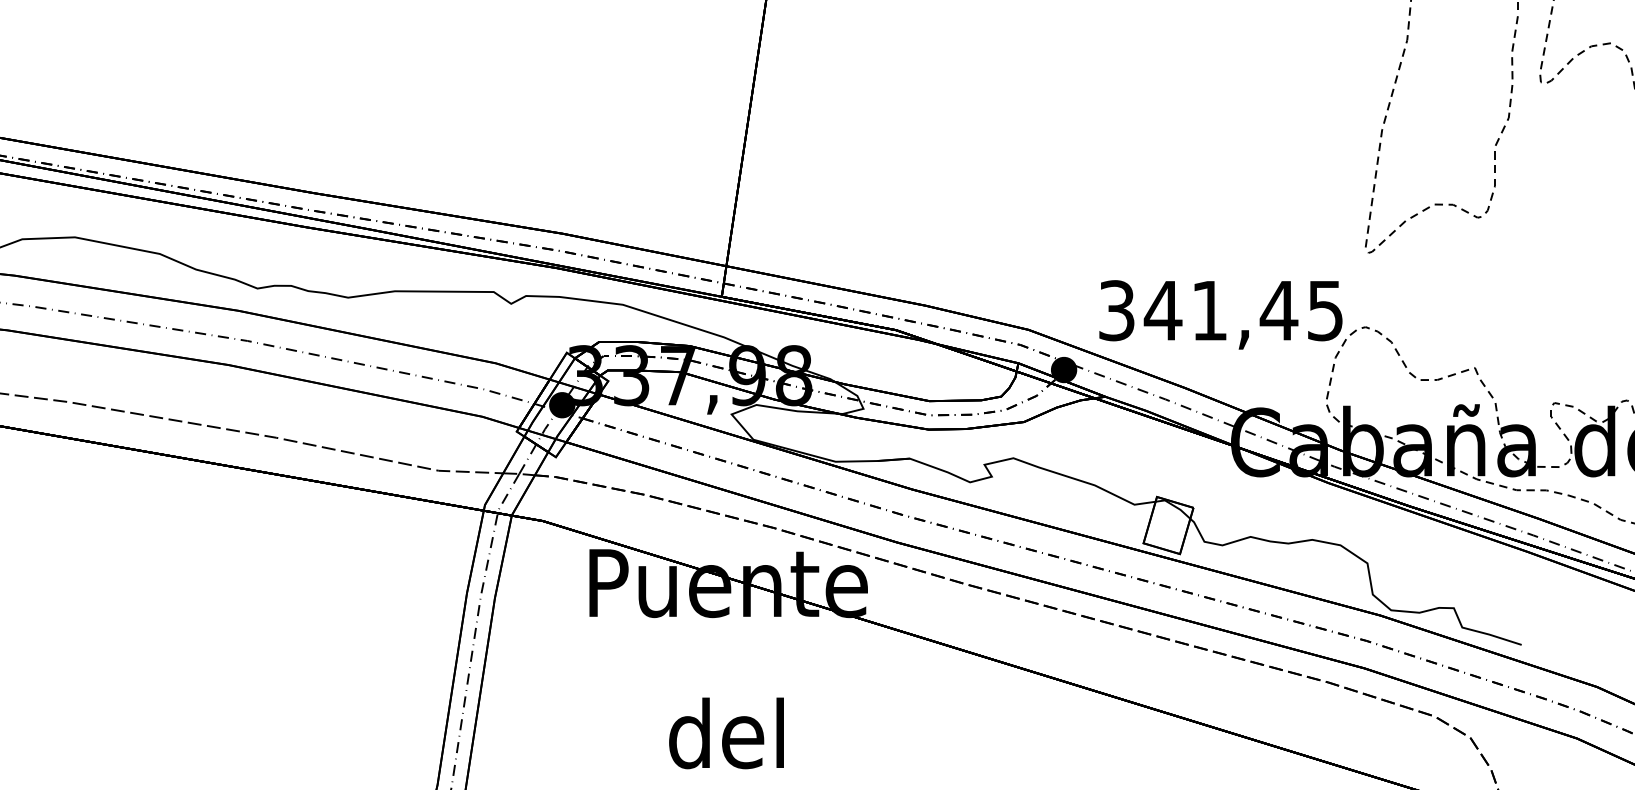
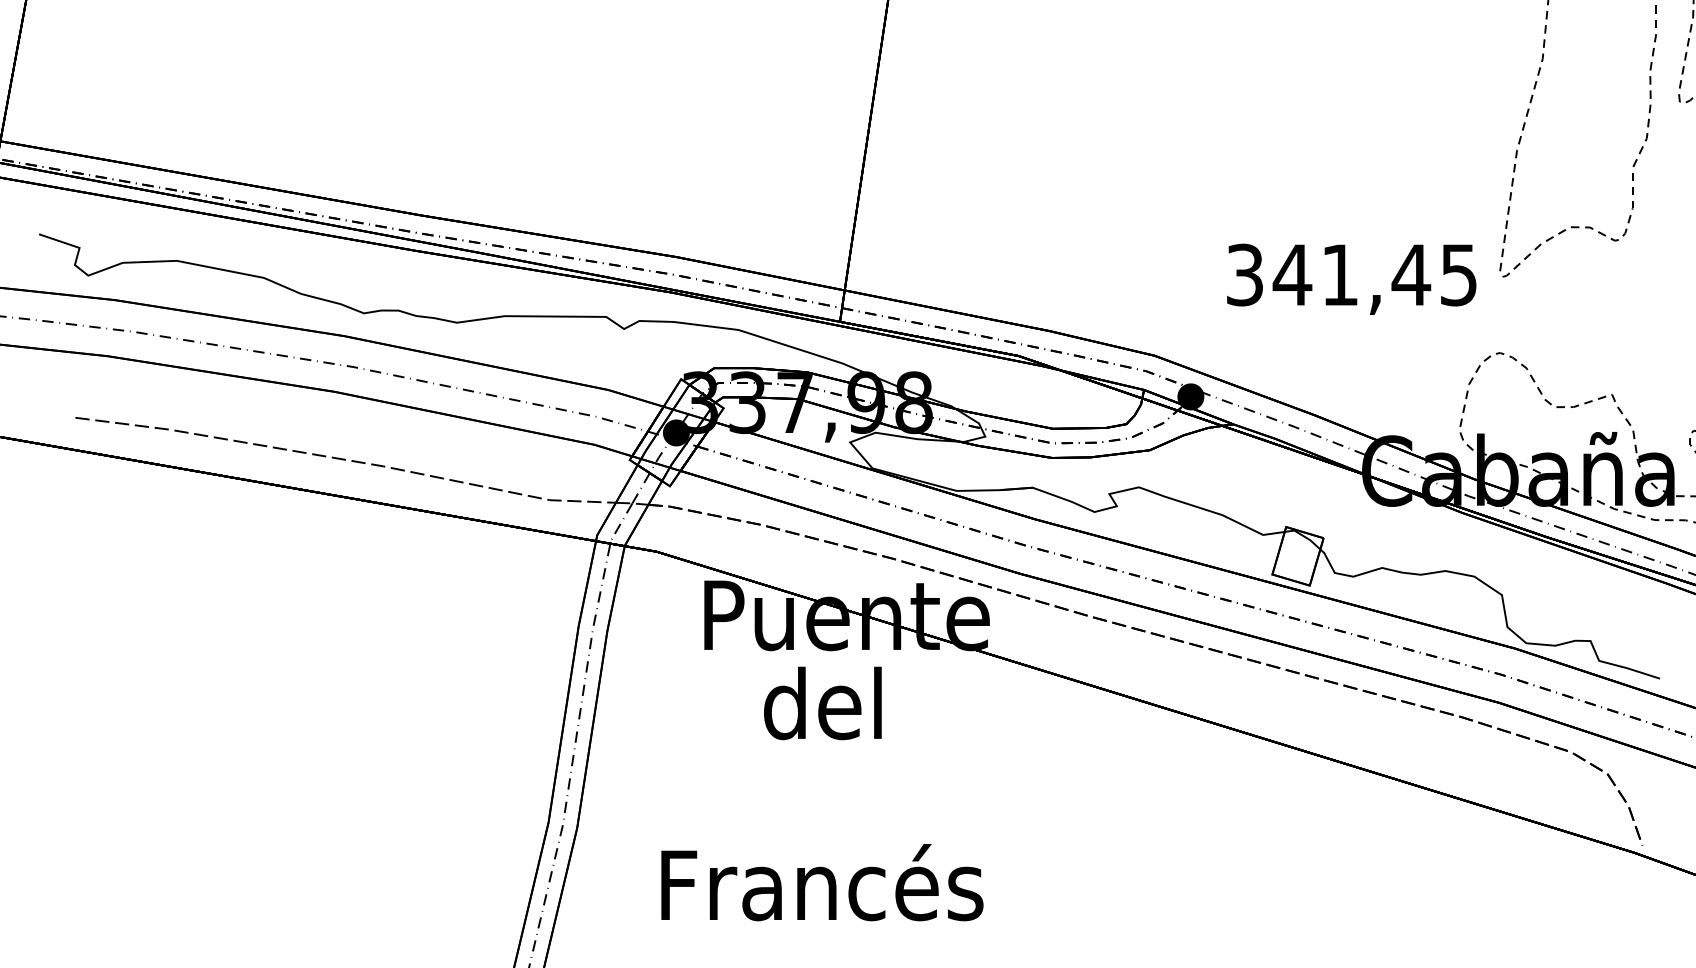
text: (1220, 314) -> (1351, 278), moved
text: (726, 733) -> (822, 703), moved

